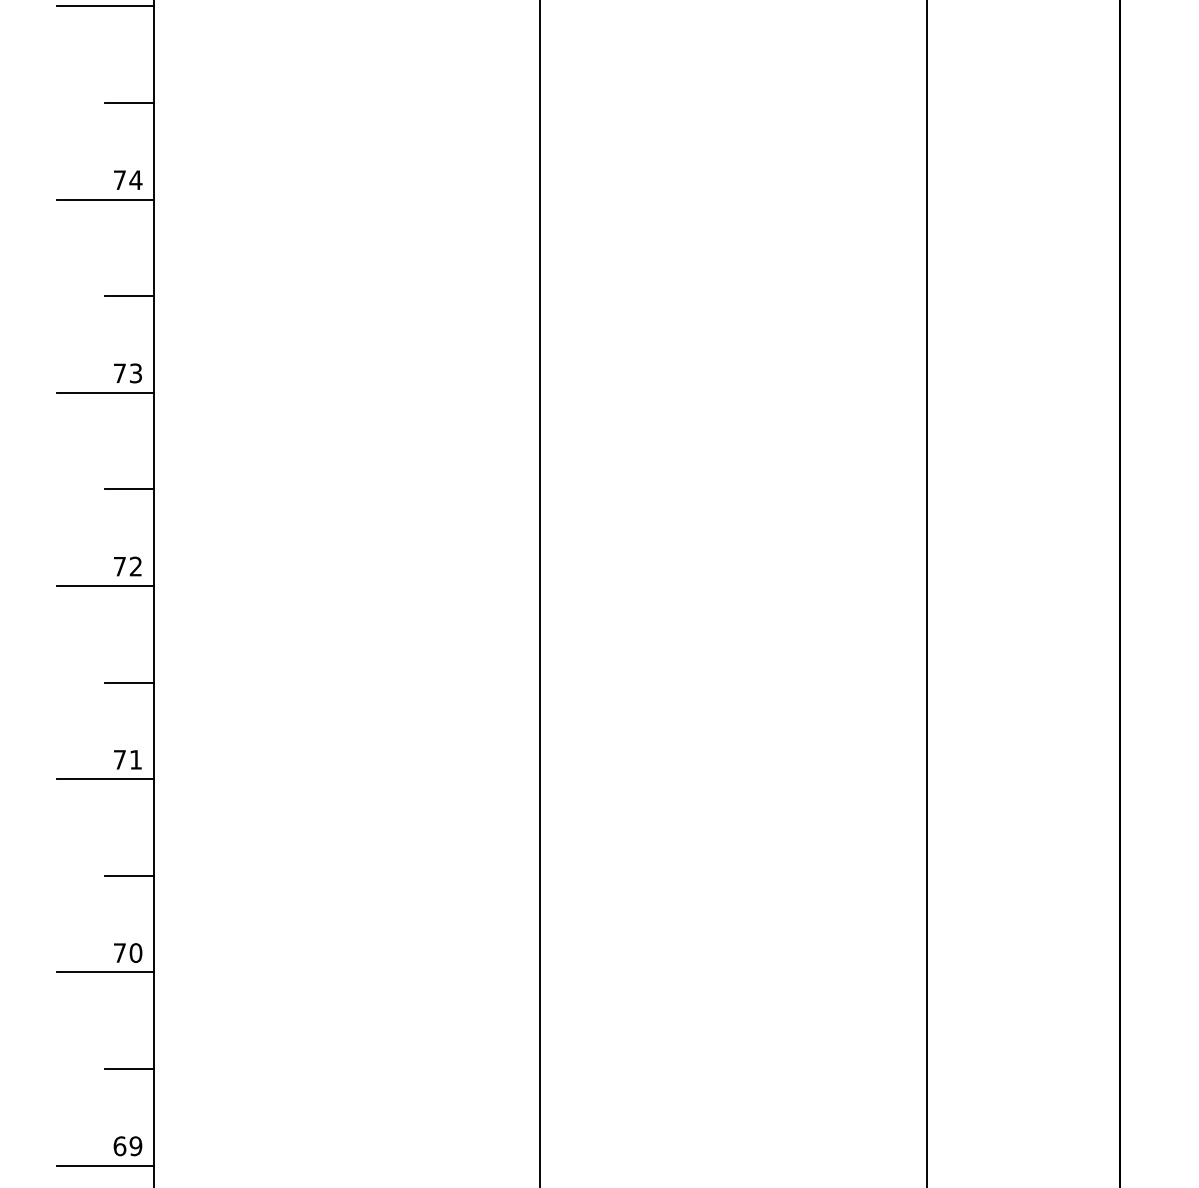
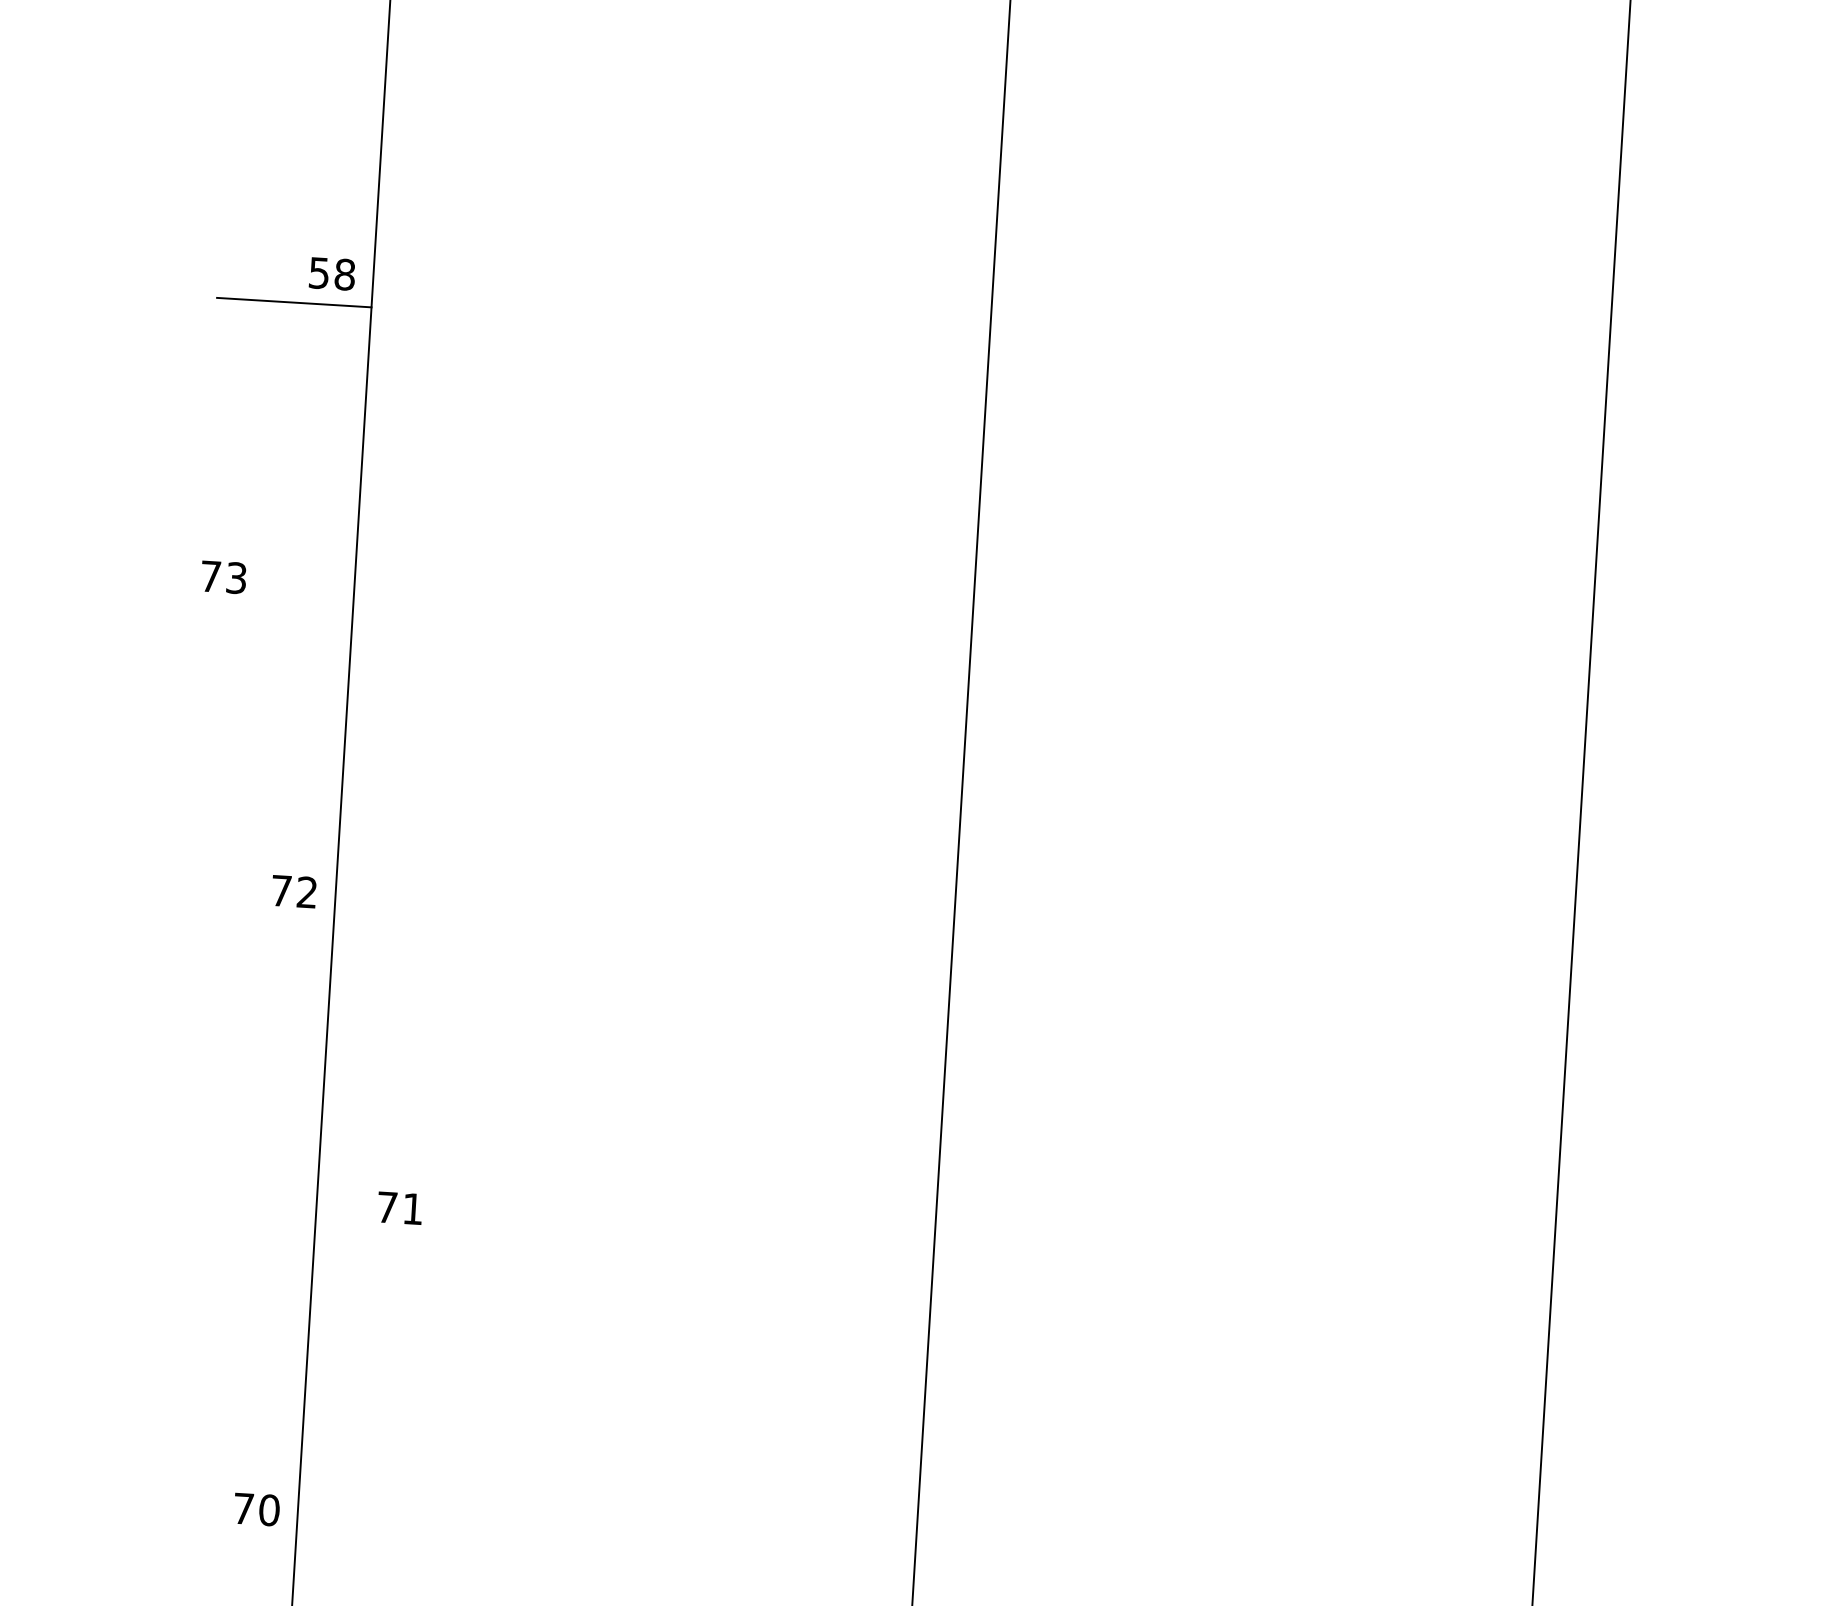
line: (129, 102) -> (342, 149), removed
text: (127, 180) -> (331, 274), 74 -> 58
line: (129, 296) -> (323, 460), removed
text: (127, 373) -> (223, 577), moved
line: (105, 392) -> (275, 611), removed
line: (129, 489) -> (304, 768), removed
line: (105, 585) -> (256, 919), removed
line: (129, 682) -> (285, 1077), removed
text: (127, 759) -> (399, 1207), moved
line: (105, 779) -> (237, 1229), removed
line: (129, 875) -> (266, 1385), removed
line: (105, 972) -> (218, 1538), removed

